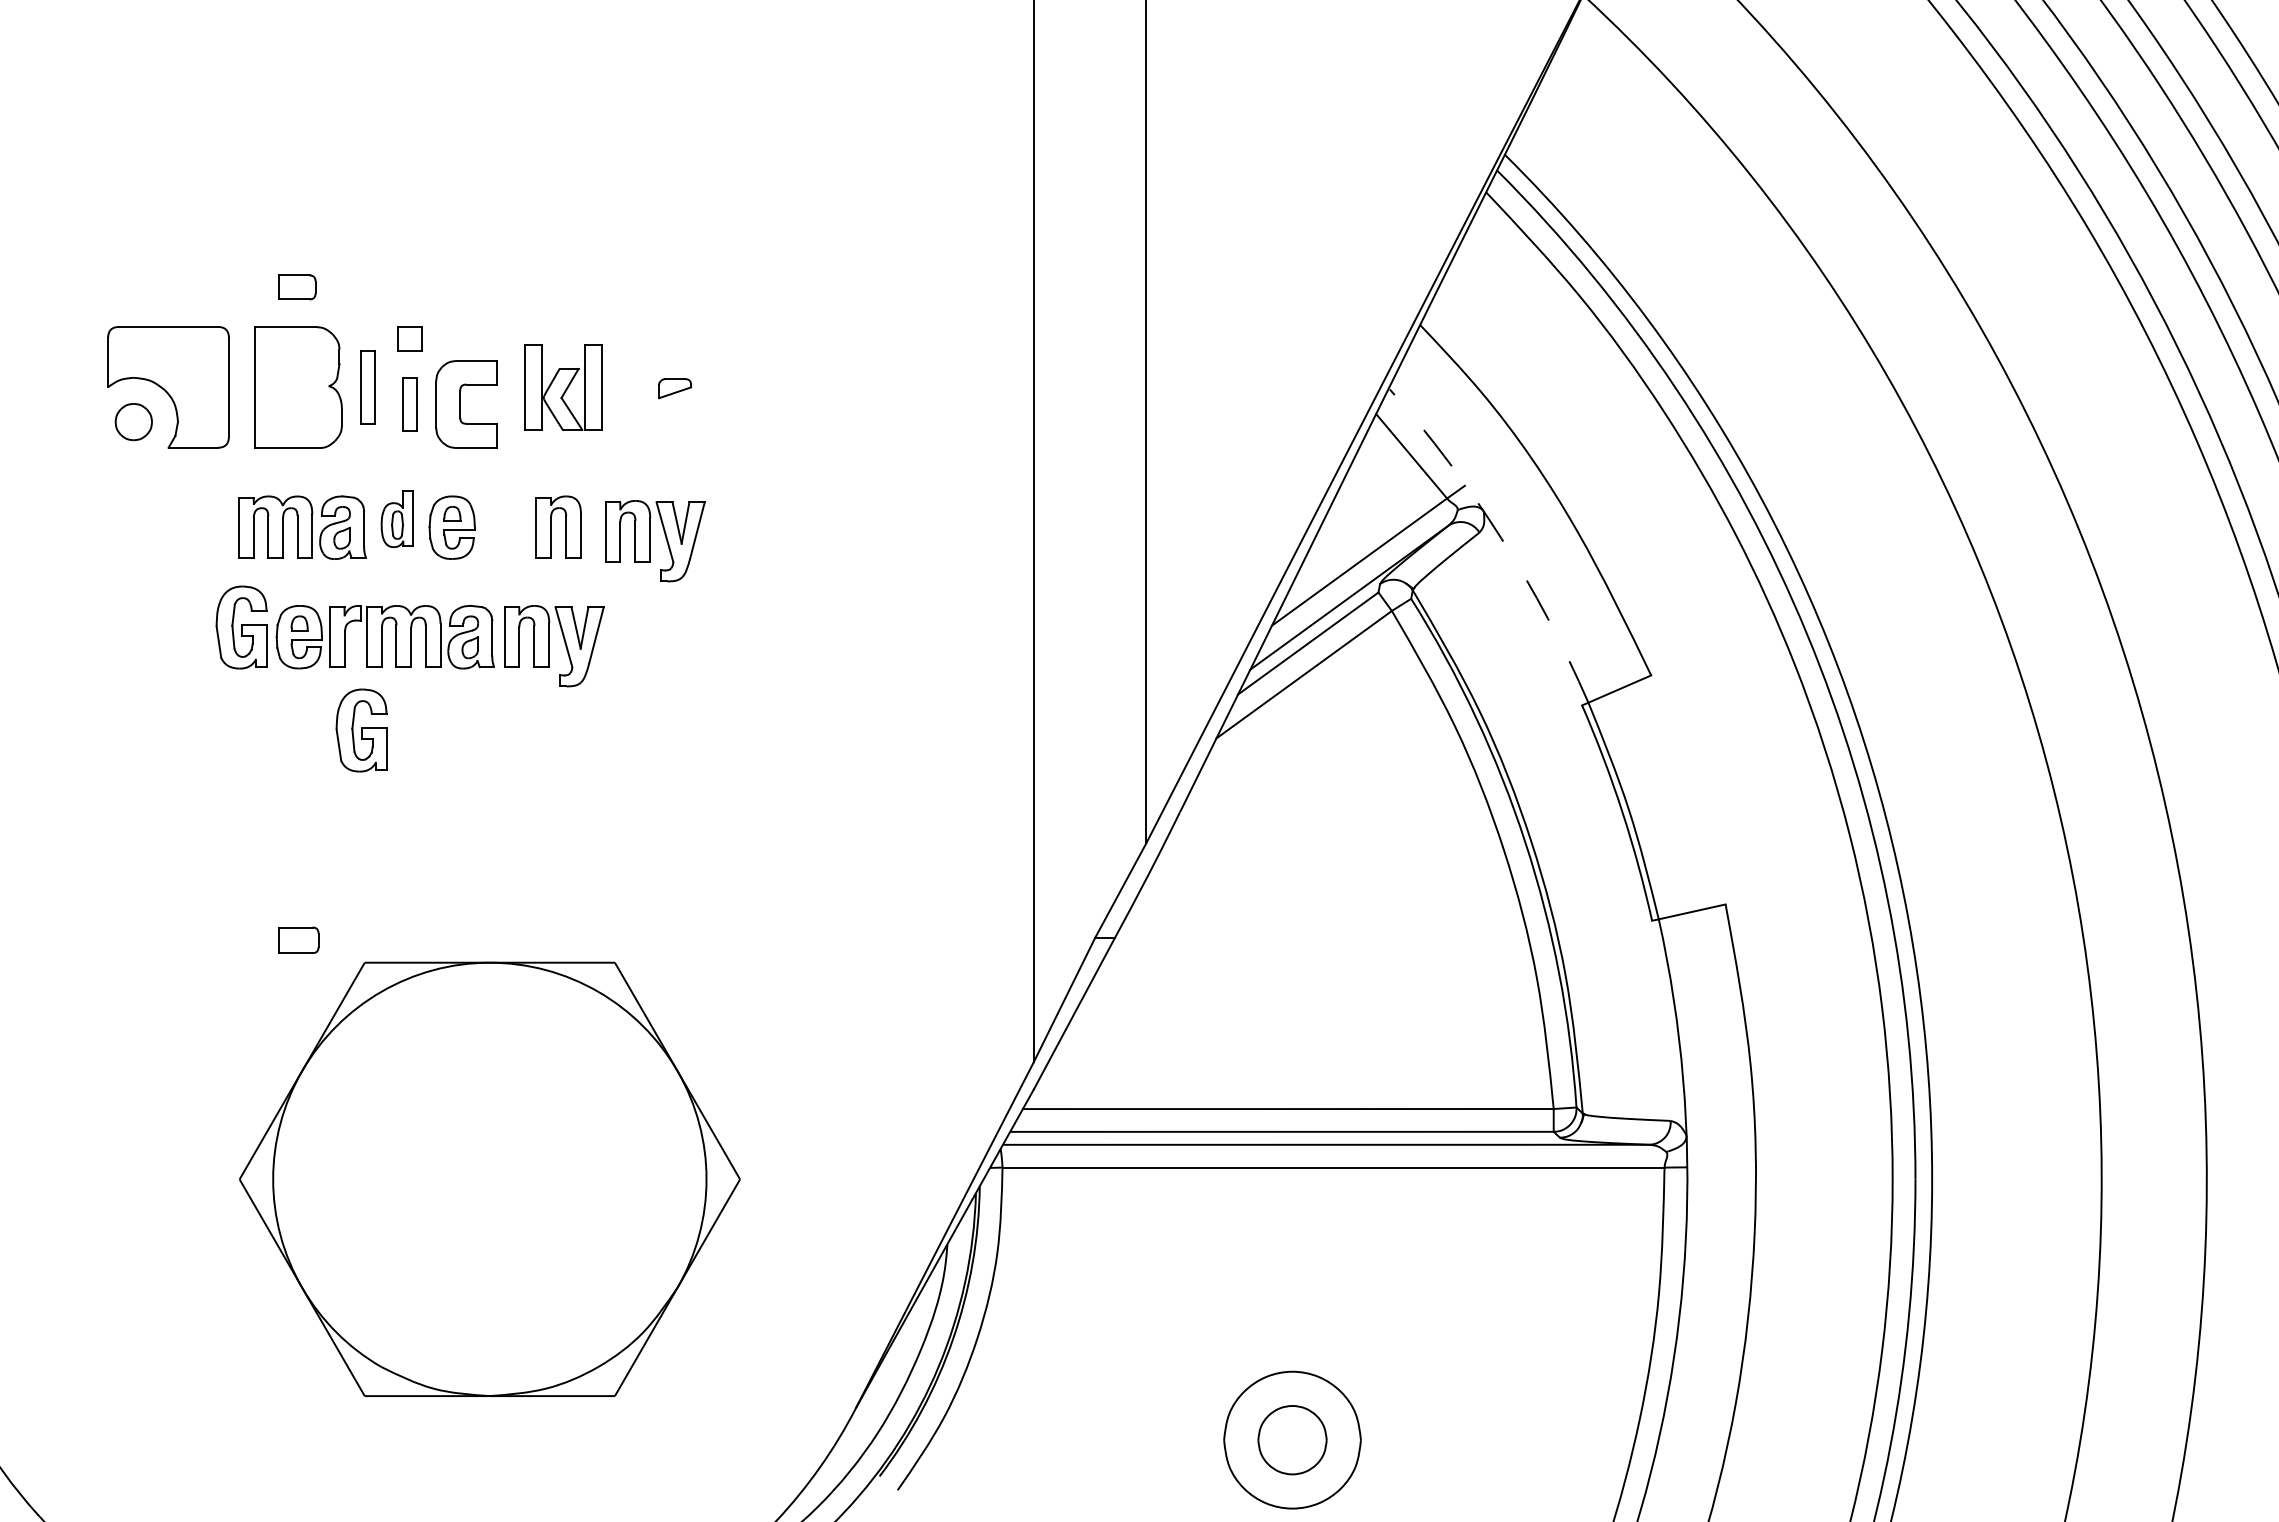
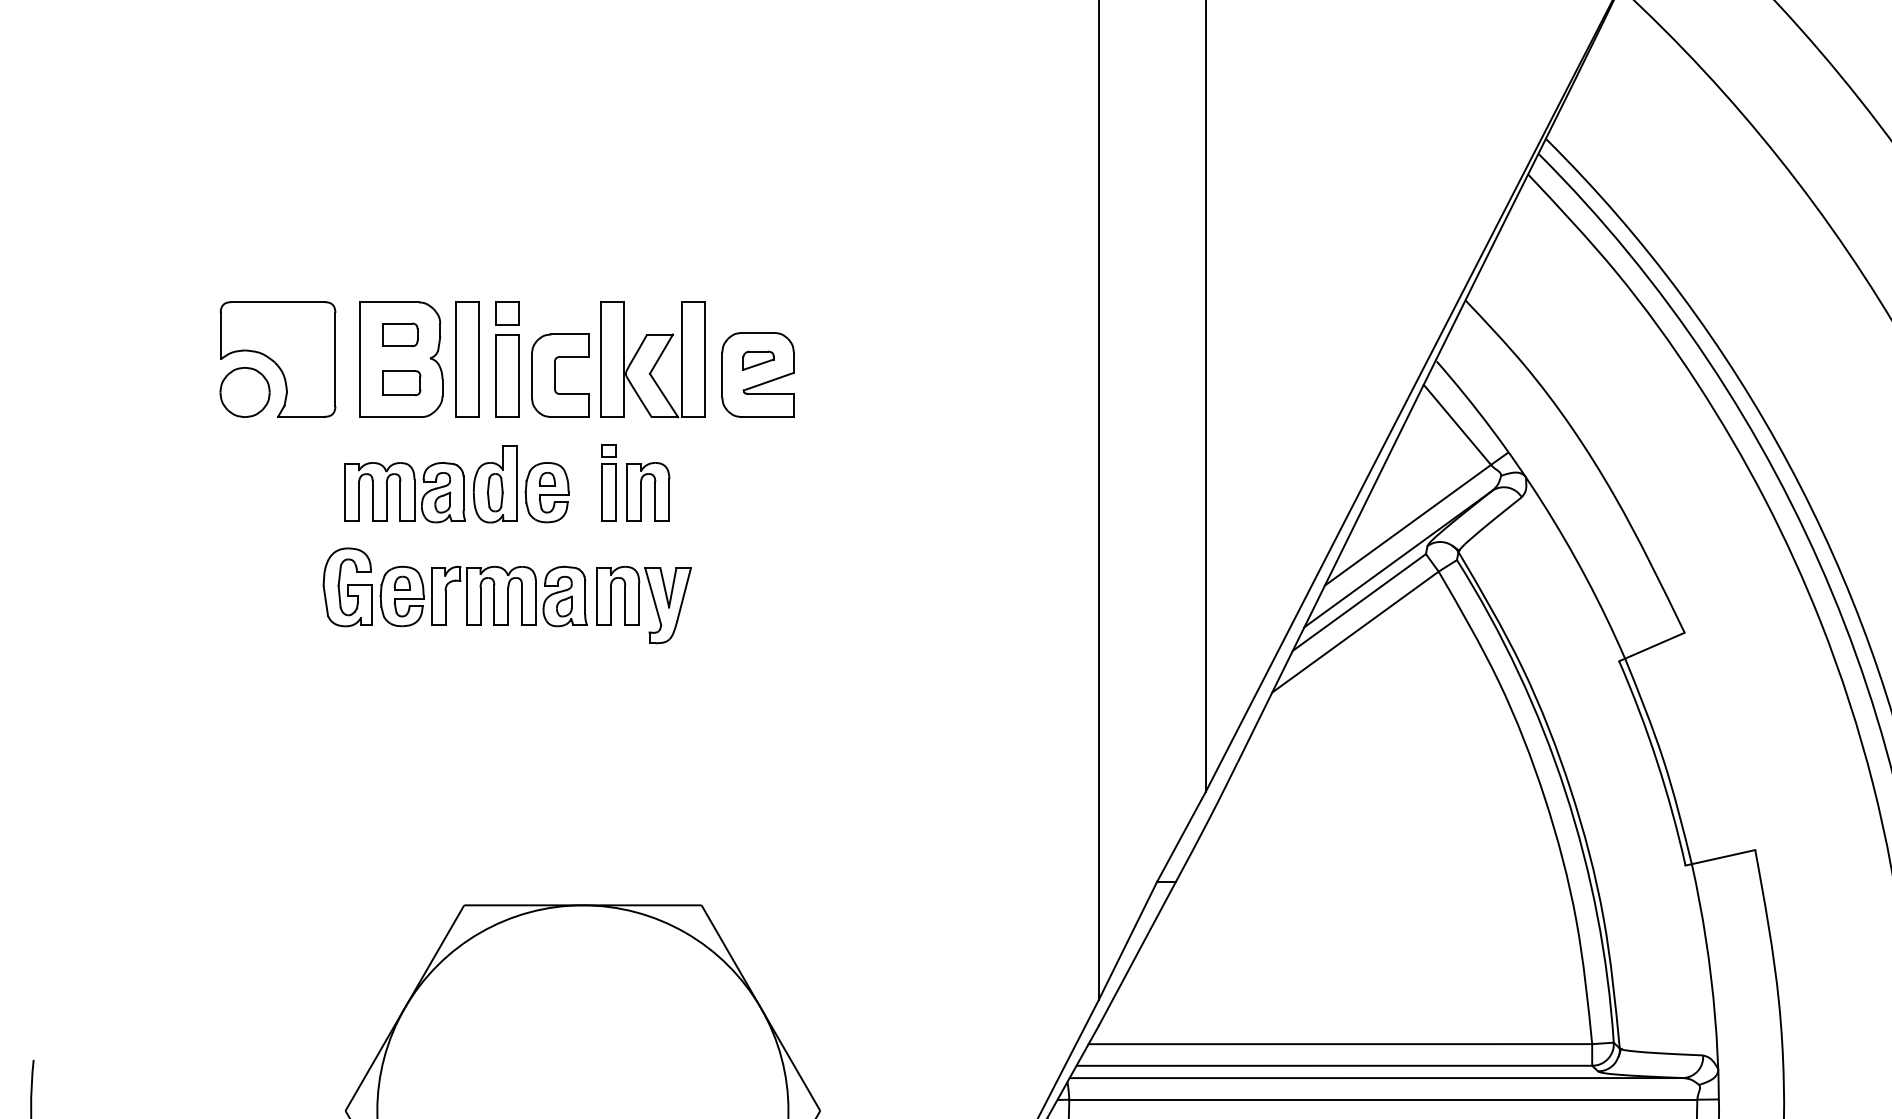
part: (297, 287) -> (400, 334), moved
part: (367, 387) -> (466, 359), size x1.67
part: (563, 387) -> (652, 359), size x1.43
part: (674, 403) -> (758, 374), added
part: (409, 404) -> (506, 375), size x1.67
part: (133, 421) -> (244, 391), size x1.43
part: (517, 517) -> (609, 482), added
part: (397, 518) -> (495, 483), size x1.43
arc: (1501, 538) -> (1542, 502), dashed -> solid
part: (655, 541) -> (740, 505), removed
part: (361, 730) -> (461, 685), removed
part: (298, 939) -> (401, 382), moved

